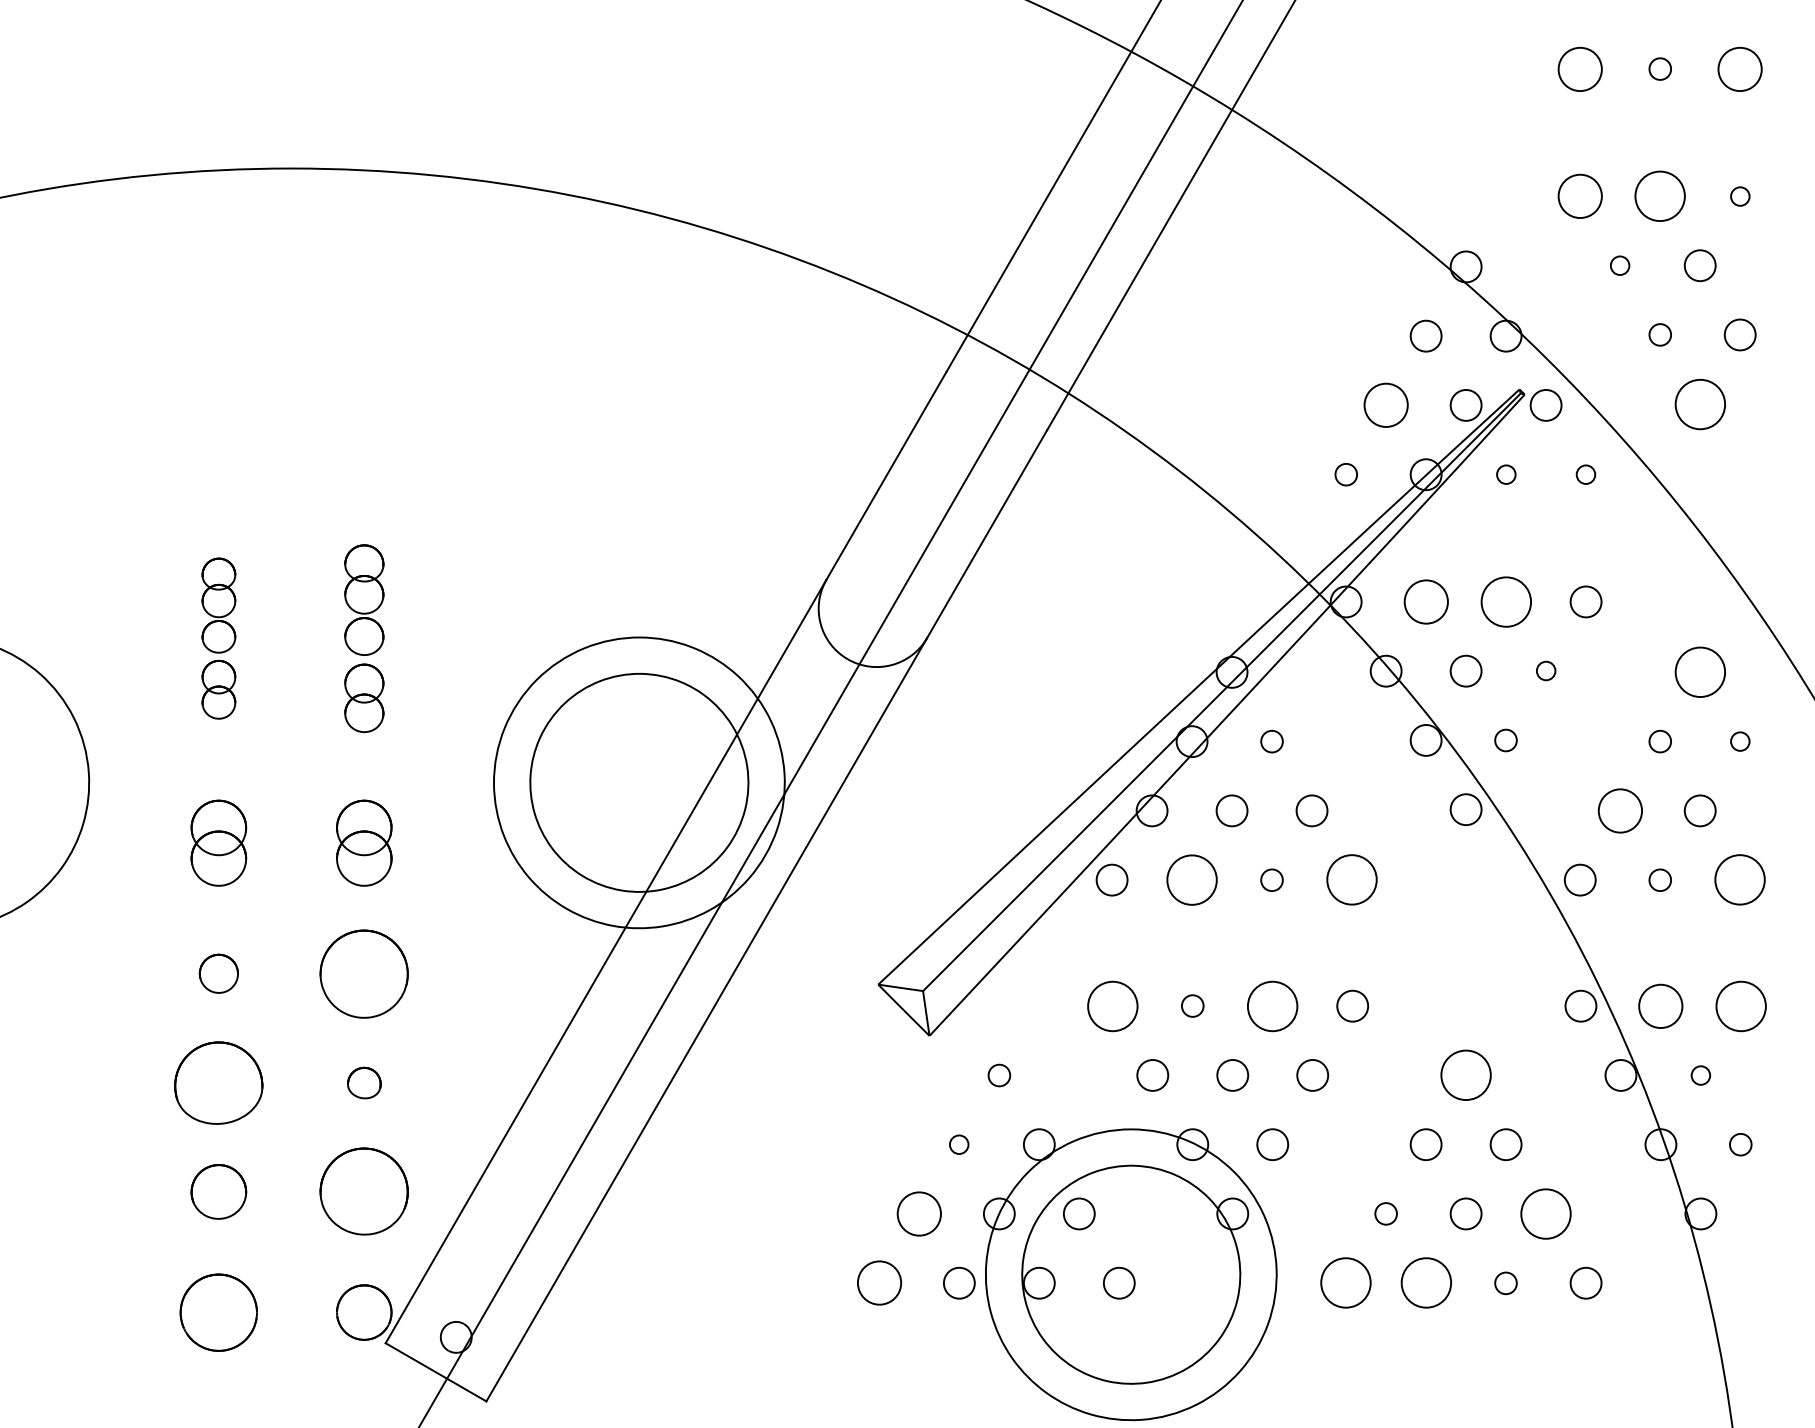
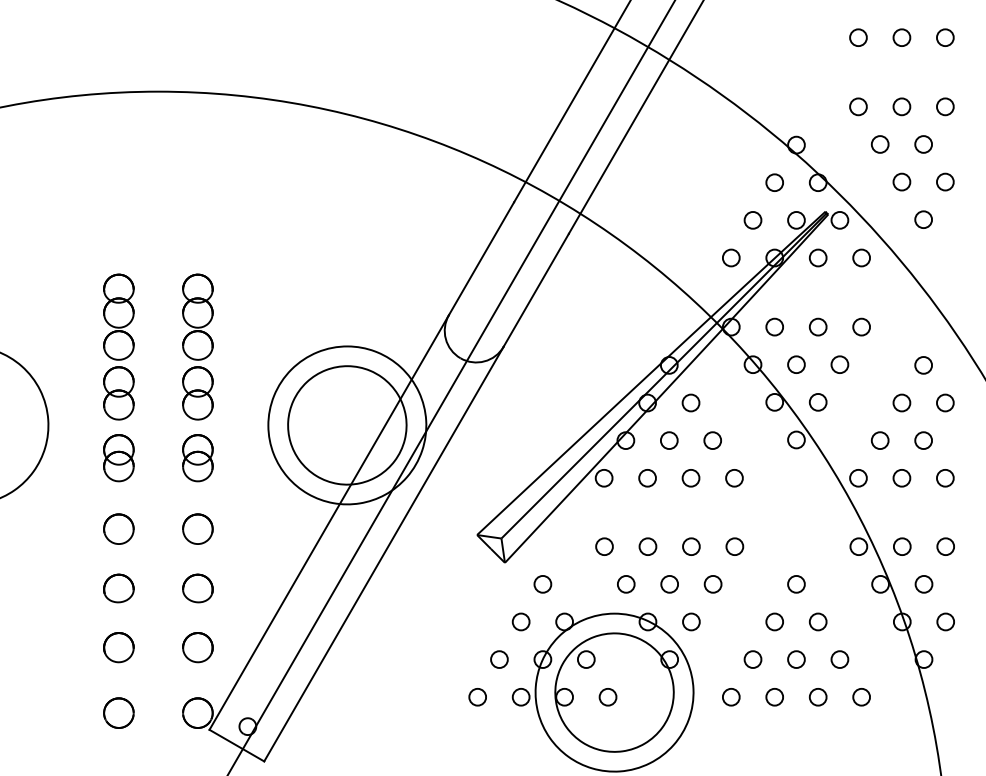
circle: (1580, 68) -> (858, 37), size x0.71
circle: (1659, 68) -> (901, 37), size x1.43
circle: (1740, 68) -> (945, 37), size x0.71
circle: (1580, 195) -> (858, 106), size x0.71
circle: (1659, 195) -> (901, 106), size x0.62
circle: (1740, 195) -> (945, 106), size x1.67
circle: (1618, 265) -> (879, 144), size x1.67
circle: (1659, 333) -> (901, 181), size x1.43
circle: (1699, 403) -> (923, 219), size x0.62
circle: (1385, 405) -> (752, 220), size x0.71
circle: (1346, 473) -> (731, 257), size x1.43
circle: (1506, 473) -> (818, 257), size x1.67
circle: (1585, 473) -> (861, 257), size x1.67
circle: (1425, 600) -> (774, 326), size x0.71
circle: (1504, 600) -> (817, 326), size x0.62
part: (218, 637) -> (118, 346), size x1.67
part: (363, 637) -> (197, 346), size x1.43
circle: (1545, 670) -> (839, 364), size x1.67
circle: (1699, 672) -> (923, 365), size x0.62
circle: (1271, 740) -> (690, 402), size x1.43
circle: (1504, 740) -> (817, 402), size x1.43
circle: (1659, 740) -> (901, 402), size x1.43
circle: (1740, 740) -> (945, 402), size x1.67
circle: (1618, 810) -> (879, 440), size x0.71
circle: (1191, 878) -> (647, 477), size x0.62
circle: (1271, 880) -> (690, 478), size x1.43
circle: (1352, 880) -> (734, 478), size x0.62
circle: (1659, 880) -> (901, 478), size x1.43
circle: (1740, 880) -> (945, 478), size x0.62
part: (218, 972) -> (118, 528), size x1.43
part: (363, 972) -> (197, 528), size x0.62
circle: (1112, 1005) -> (604, 546), size x0.62
circle: (1191, 1005) -> (647, 546), size x1.43
circle: (1272, 1005) -> (691, 546), size x0.62
circle: (1661, 1005) -> (902, 546), size x0.71
circle: (1740, 1005) -> (945, 546), size x0.62
circle: (998, 1075) -> (542, 584), size x1.43
circle: (1466, 1075) -> (796, 584), size x0.62
circle: (1699, 1075) -> (923, 584), size x1.67
part: (218, 1083) -> (118, 588), size x0.62
part: (363, 1083) -> (197, 588), size x1.67
circle: (958, 1143) -> (520, 621), size x1.67
circle: (1740, 1143) -> (945, 621), size x1.43
part: (363, 1191) -> (197, 647), size x0.62
circle: (919, 1213) -> (499, 659), size x0.71
circle: (1385, 1213) -> (752, 659), size x1.43
circle: (1545, 1213) -> (839, 659), size x0.62
circle: (878, 1283) -> (477, 697), size x0.71
circle: (1346, 1283) -> (731, 697), size x0.62
circle: (1425, 1283) -> (774, 697), size x0.62
circle: (1504, 1283) -> (817, 697), size x1.43
part: (218, 1311) -> (118, 712), size x0.71

